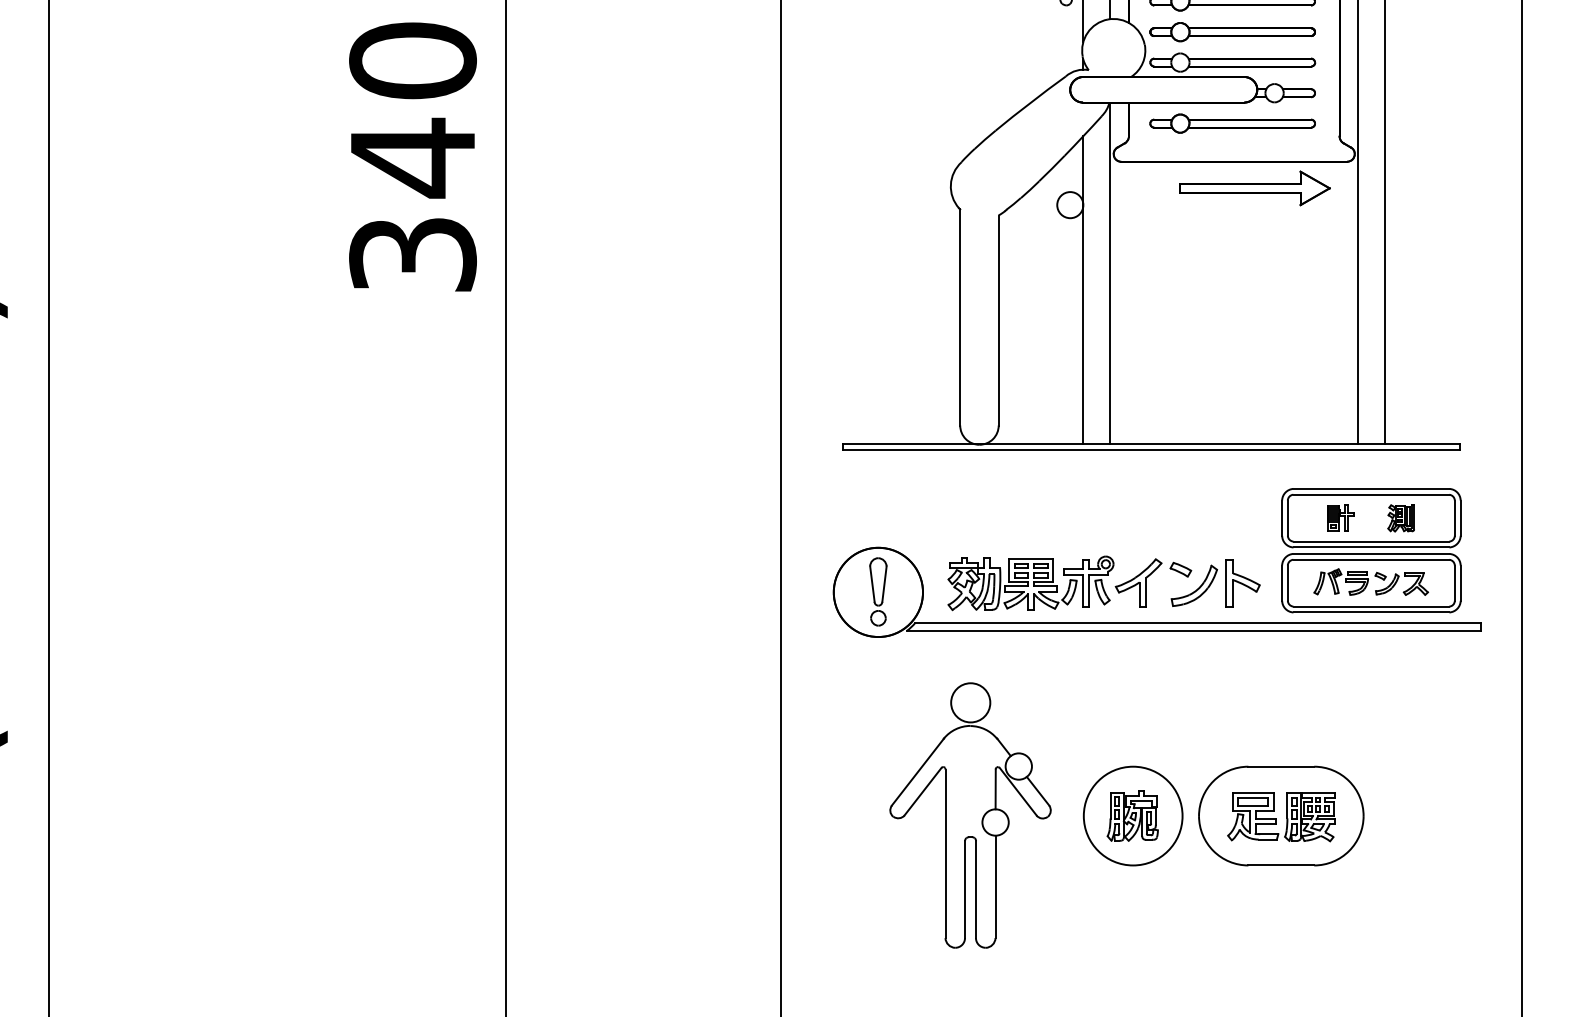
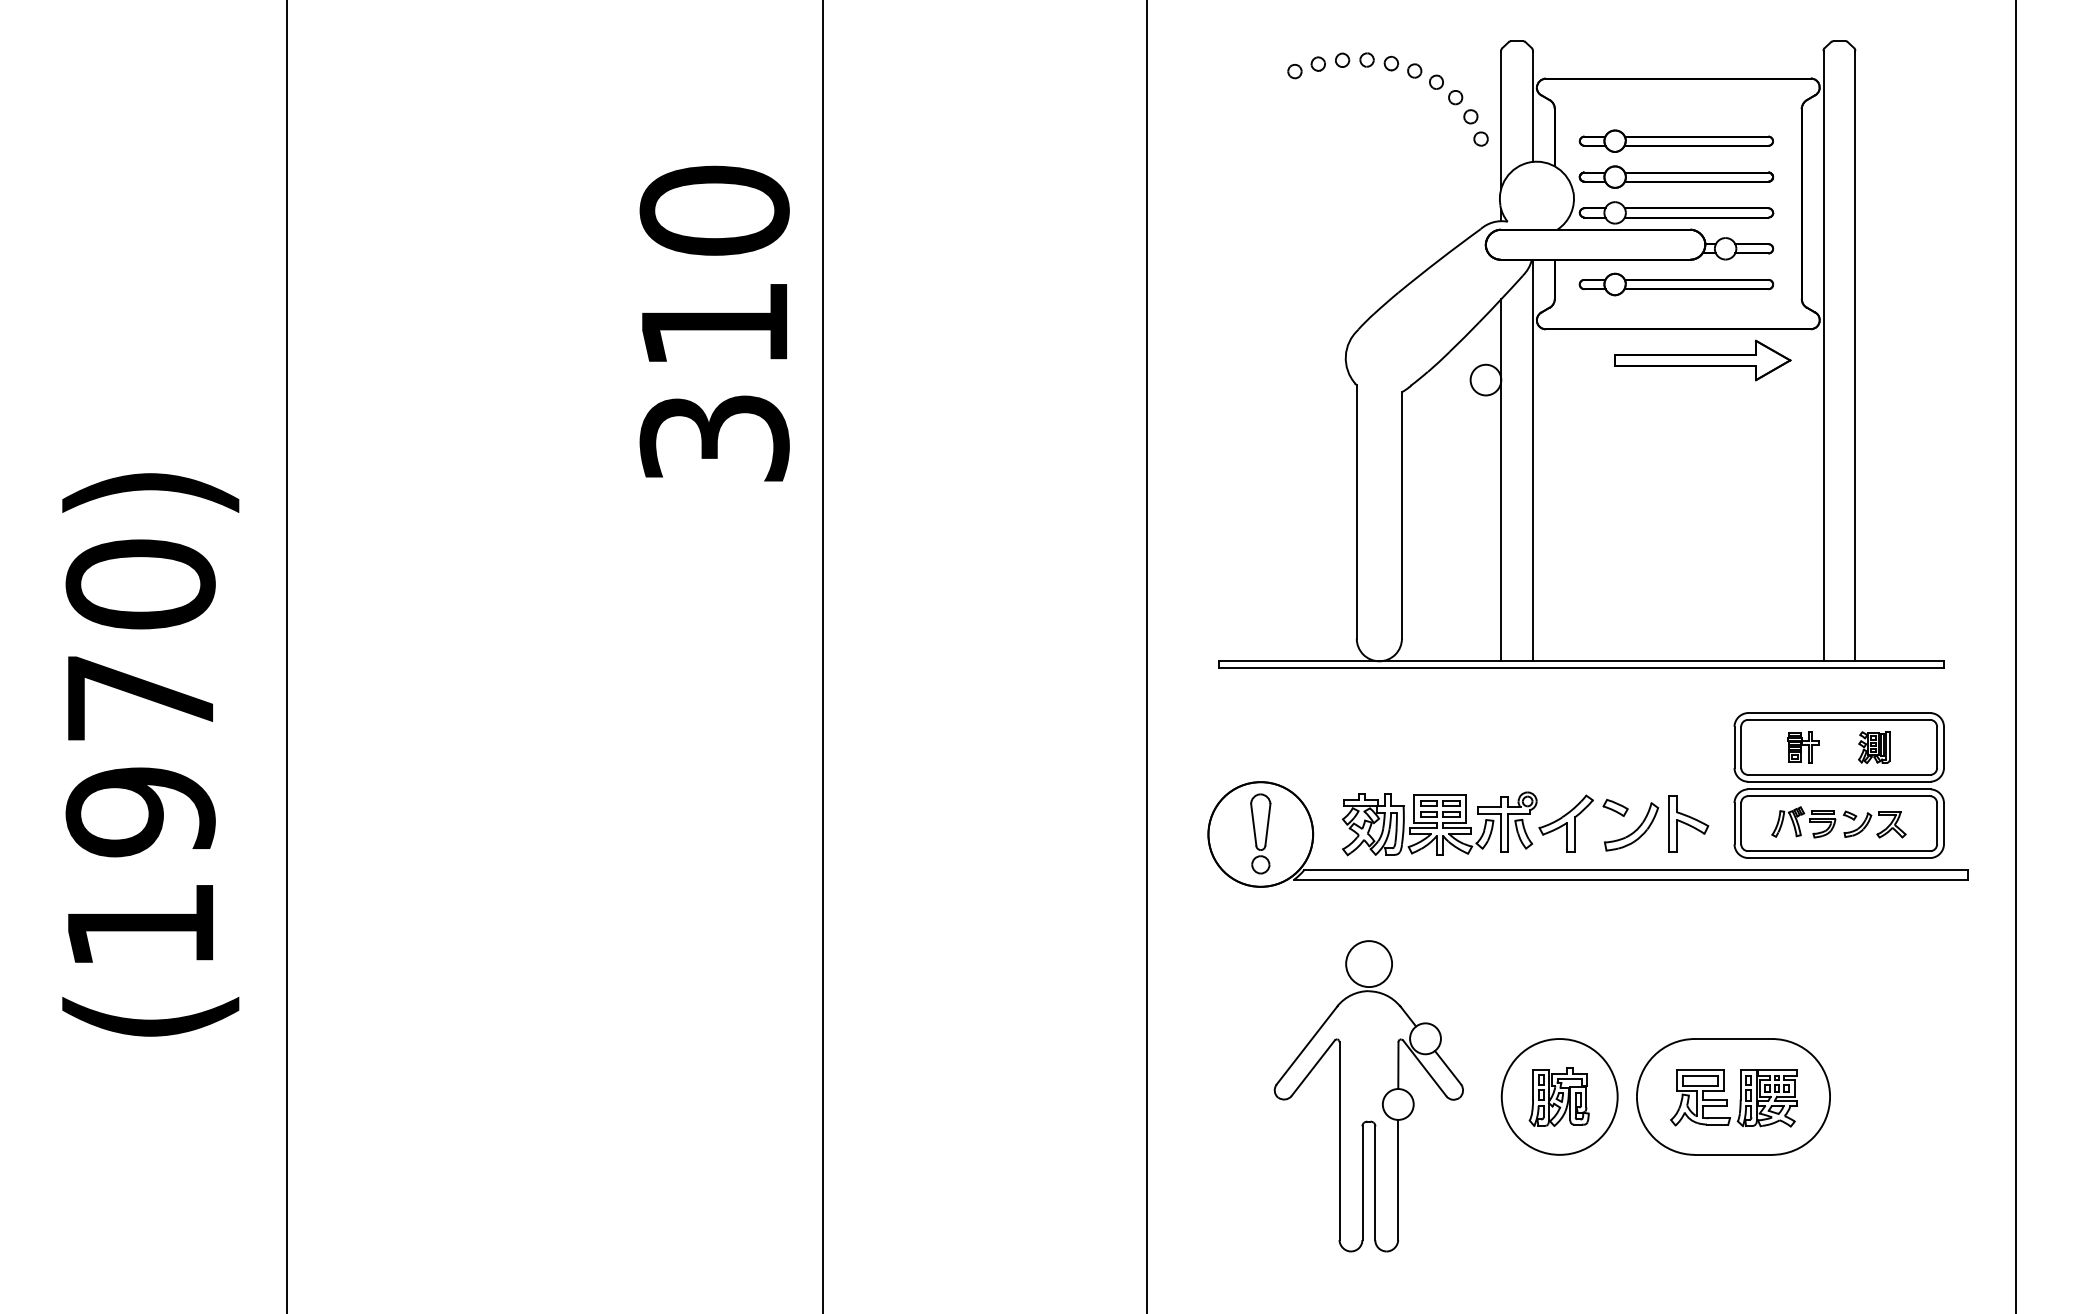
text: (412, 157) -> (714, 324), 340 -> 310

